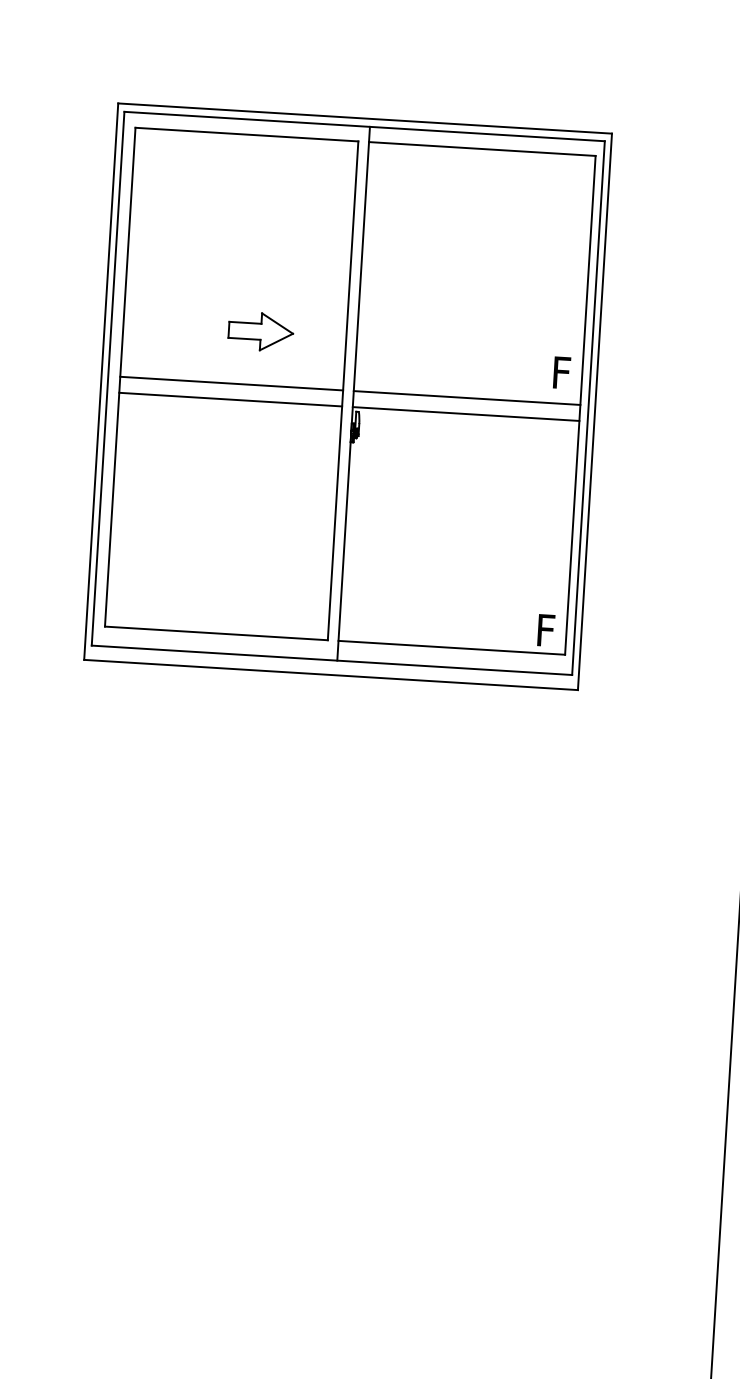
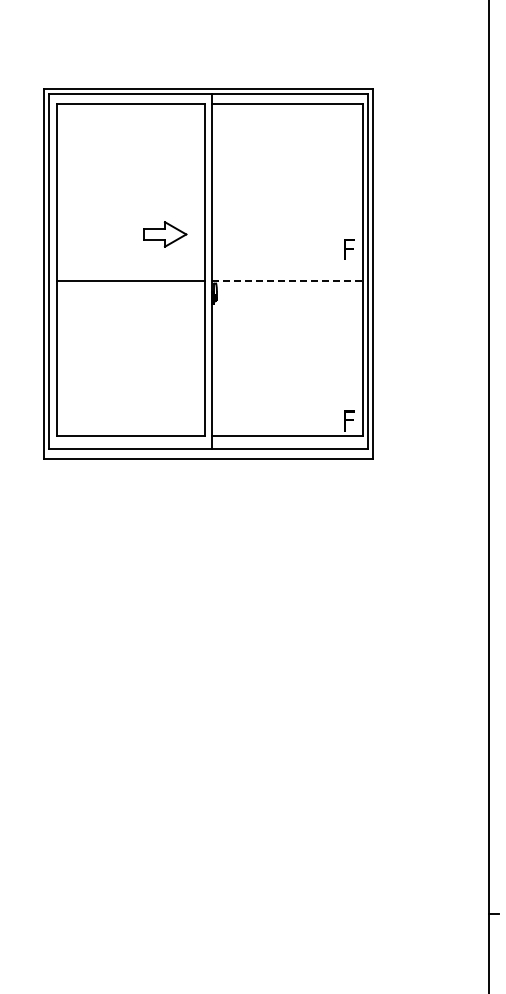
part: (261, 331) -> (165, 234), moved
line: (231, 384) -> (130, 270), removed
line: (465, 398) -> (286, 270), removed
line: (466, 413) -> (287, 280), solid -> dashed

